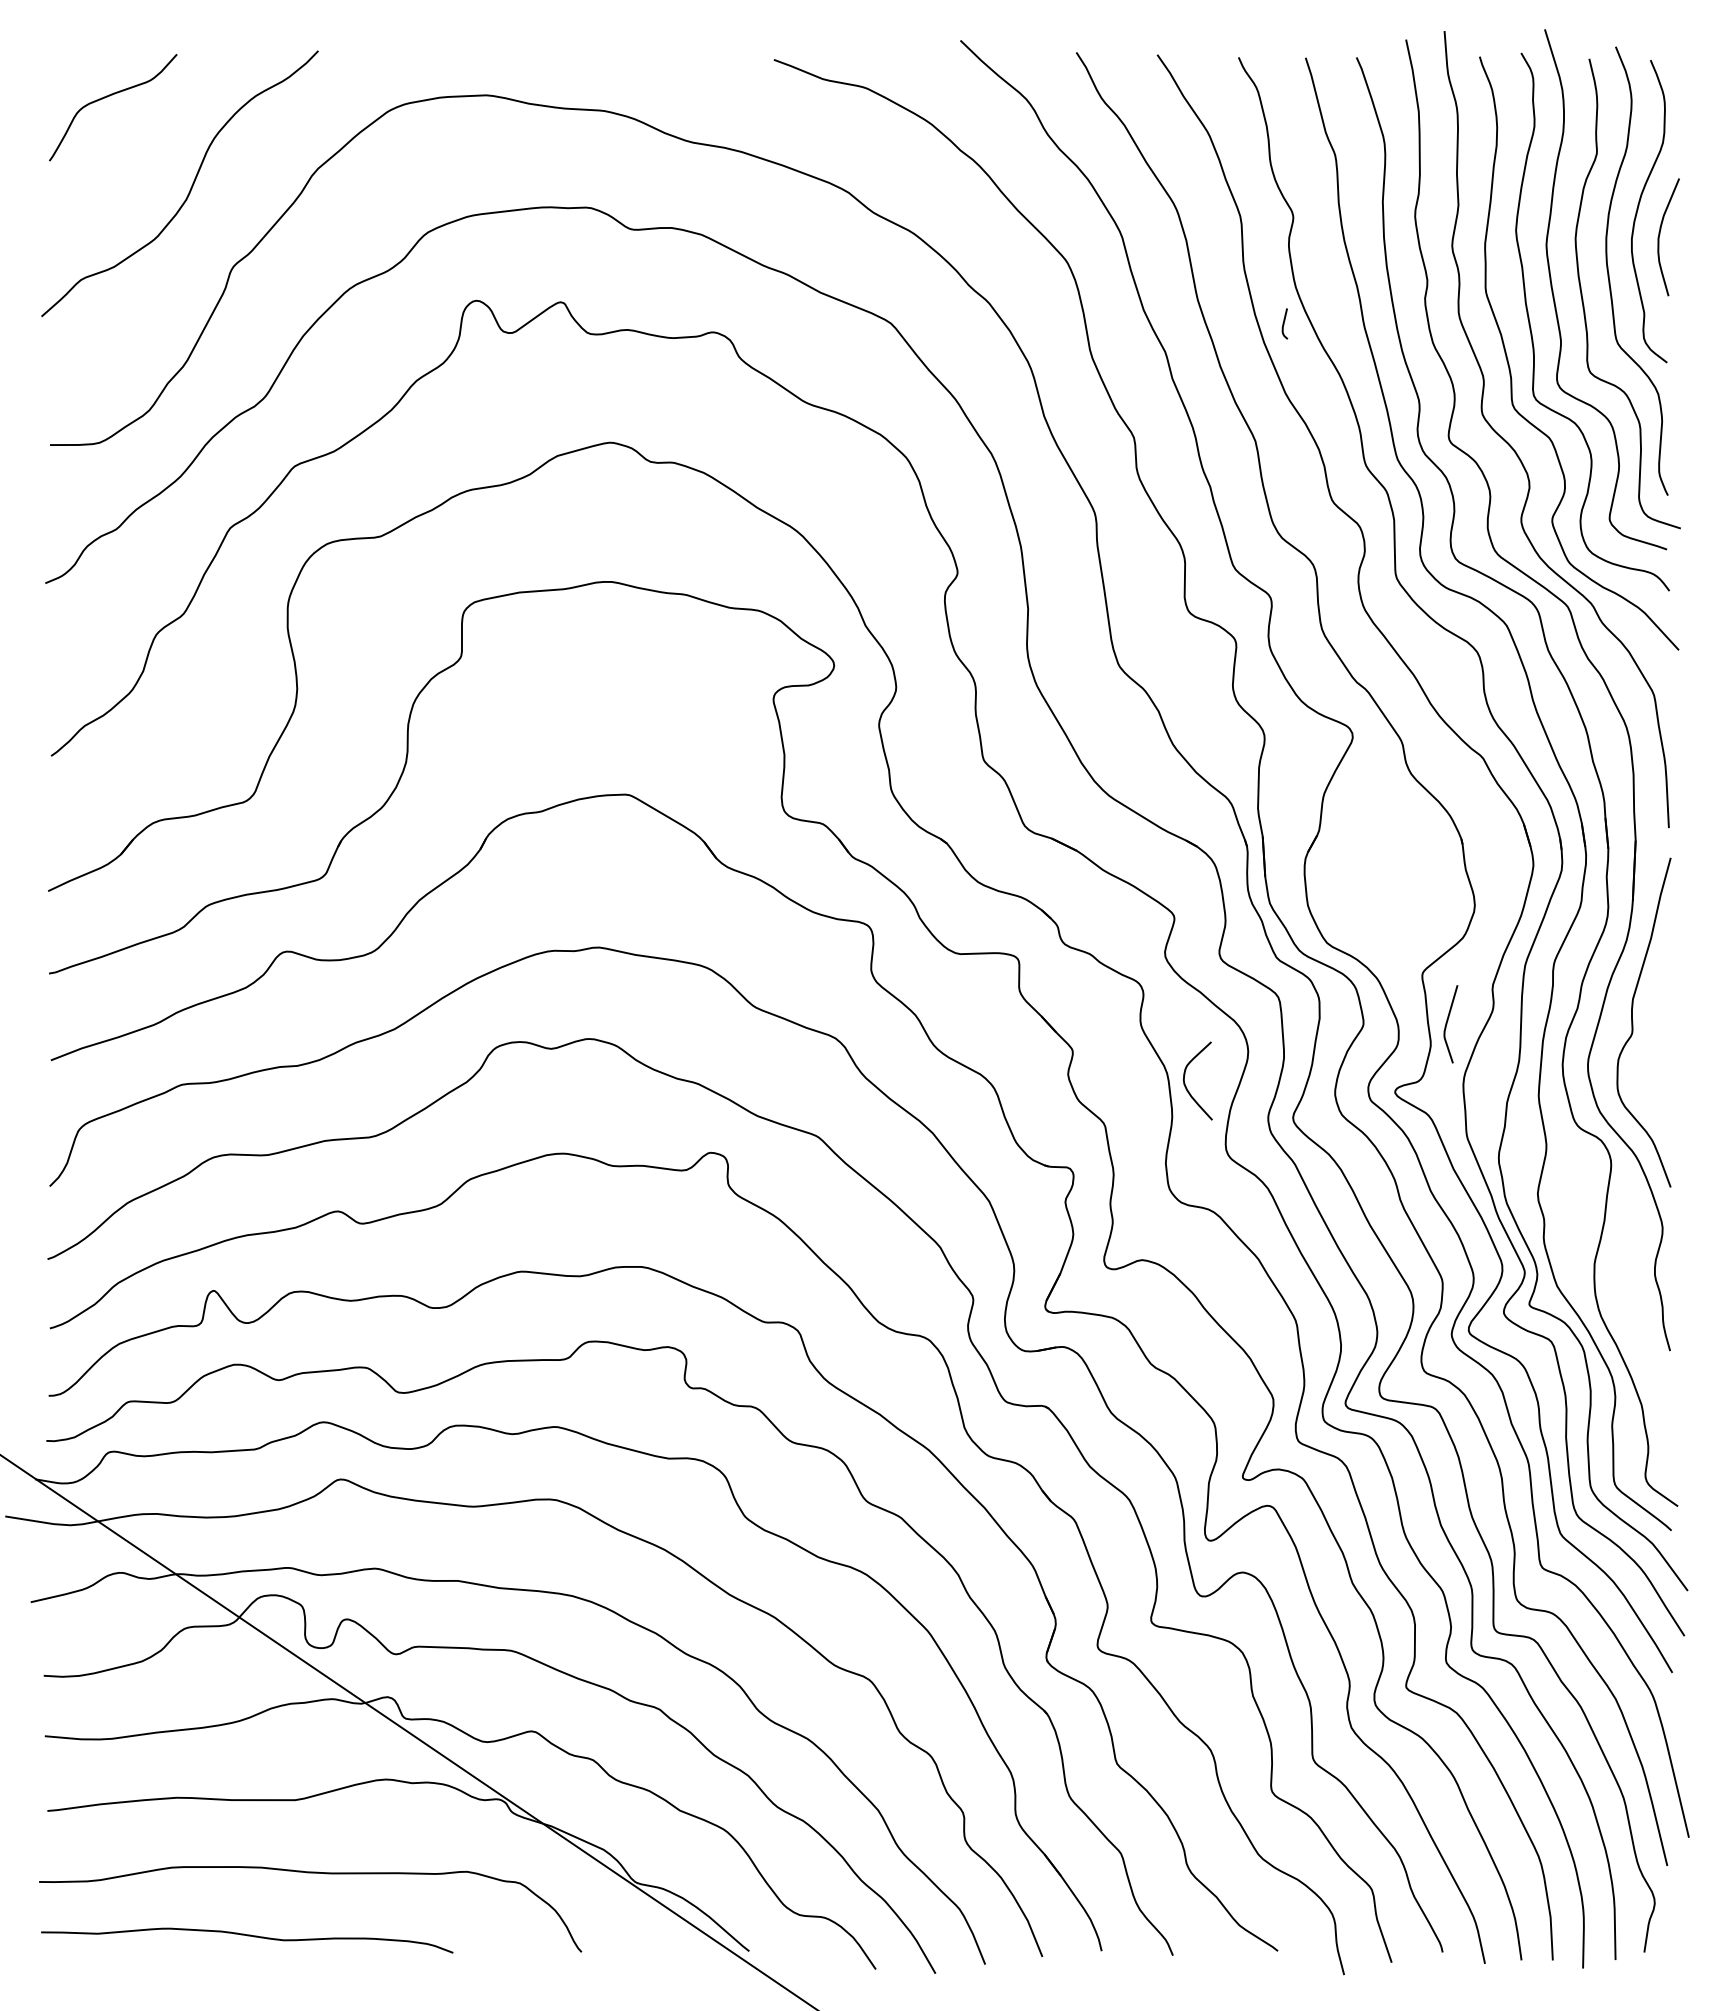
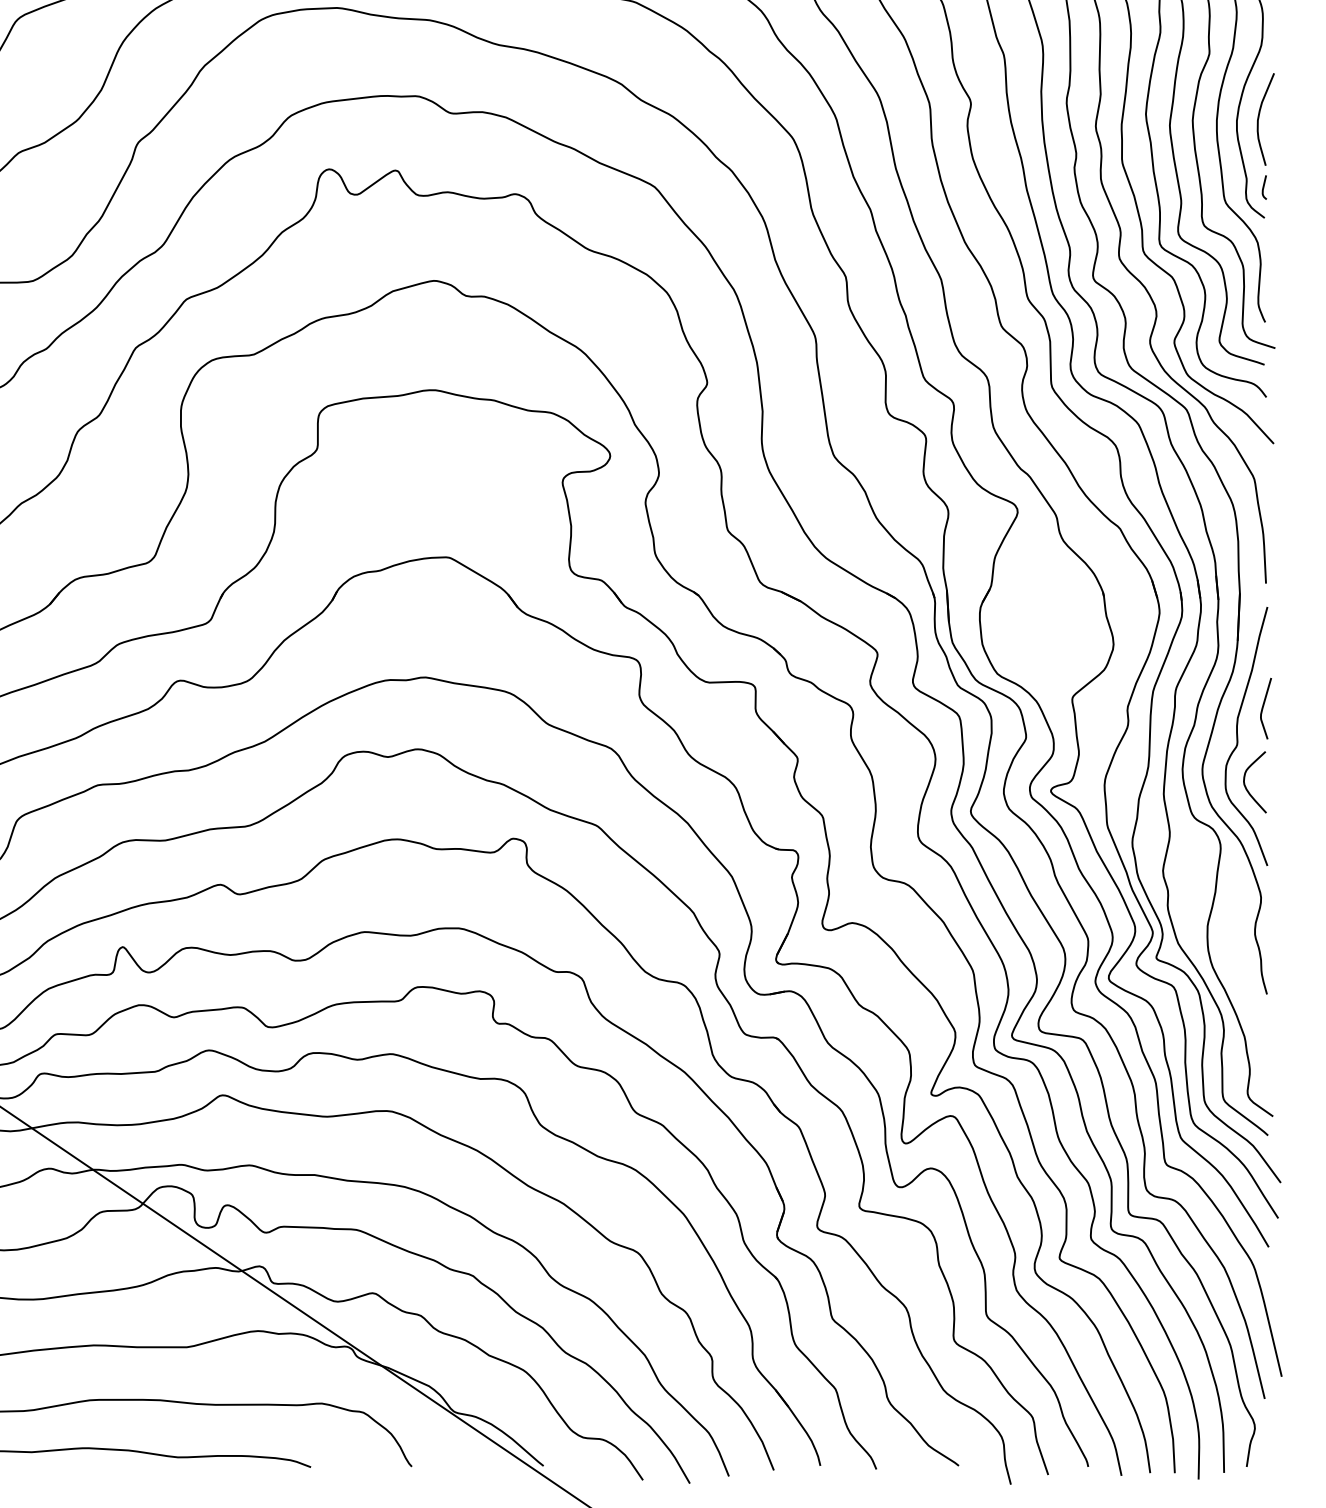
curve: (1284, 323) -> (1264, 187), moved
curve: (1447, 1024) -> (1263, 708), moved
curve: (1185, 1082) -> (1245, 783), moved

